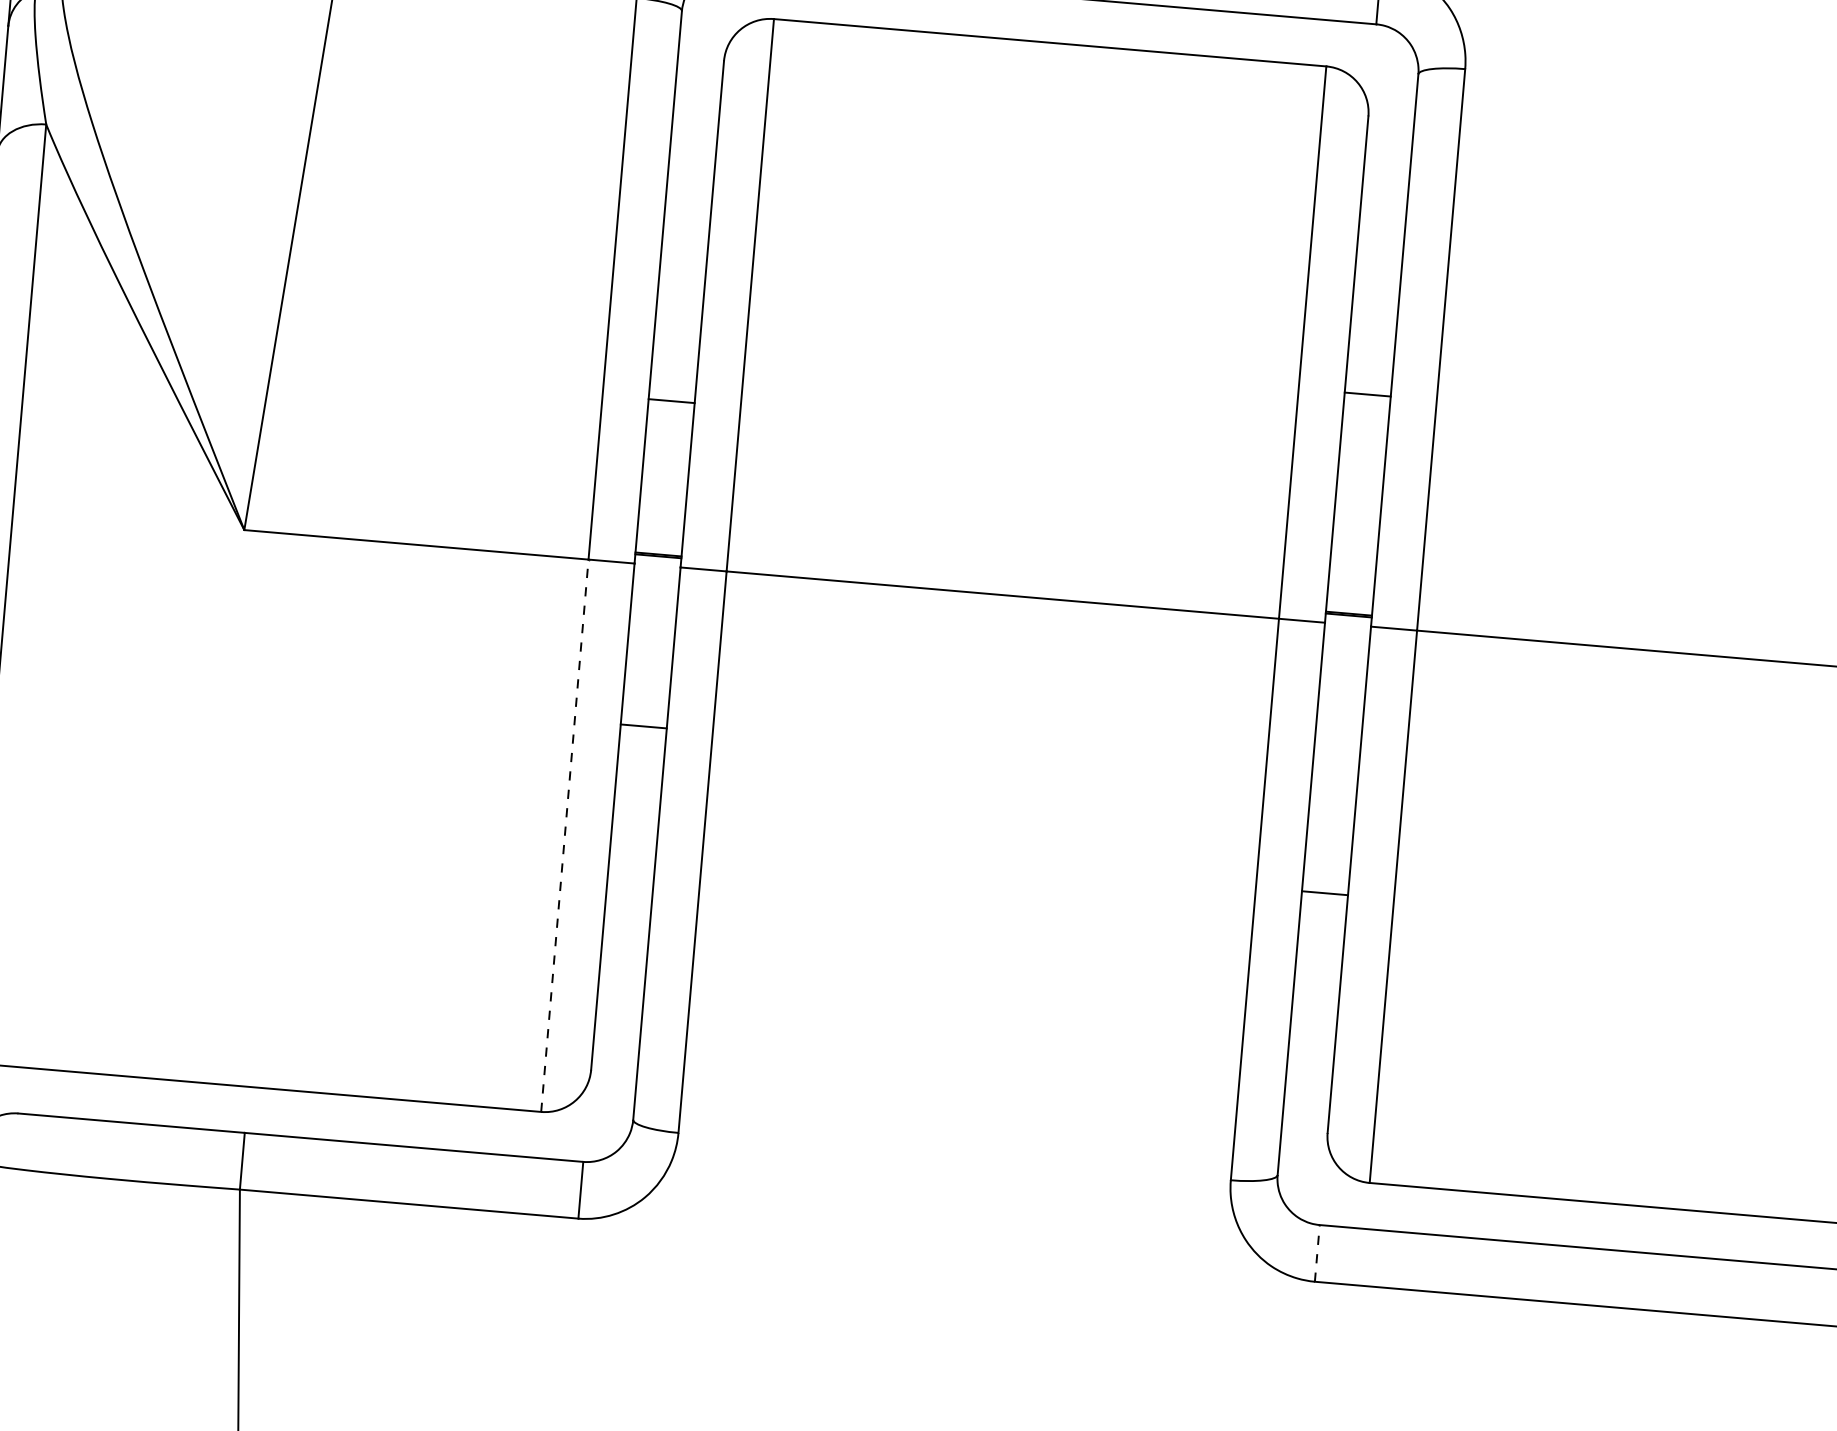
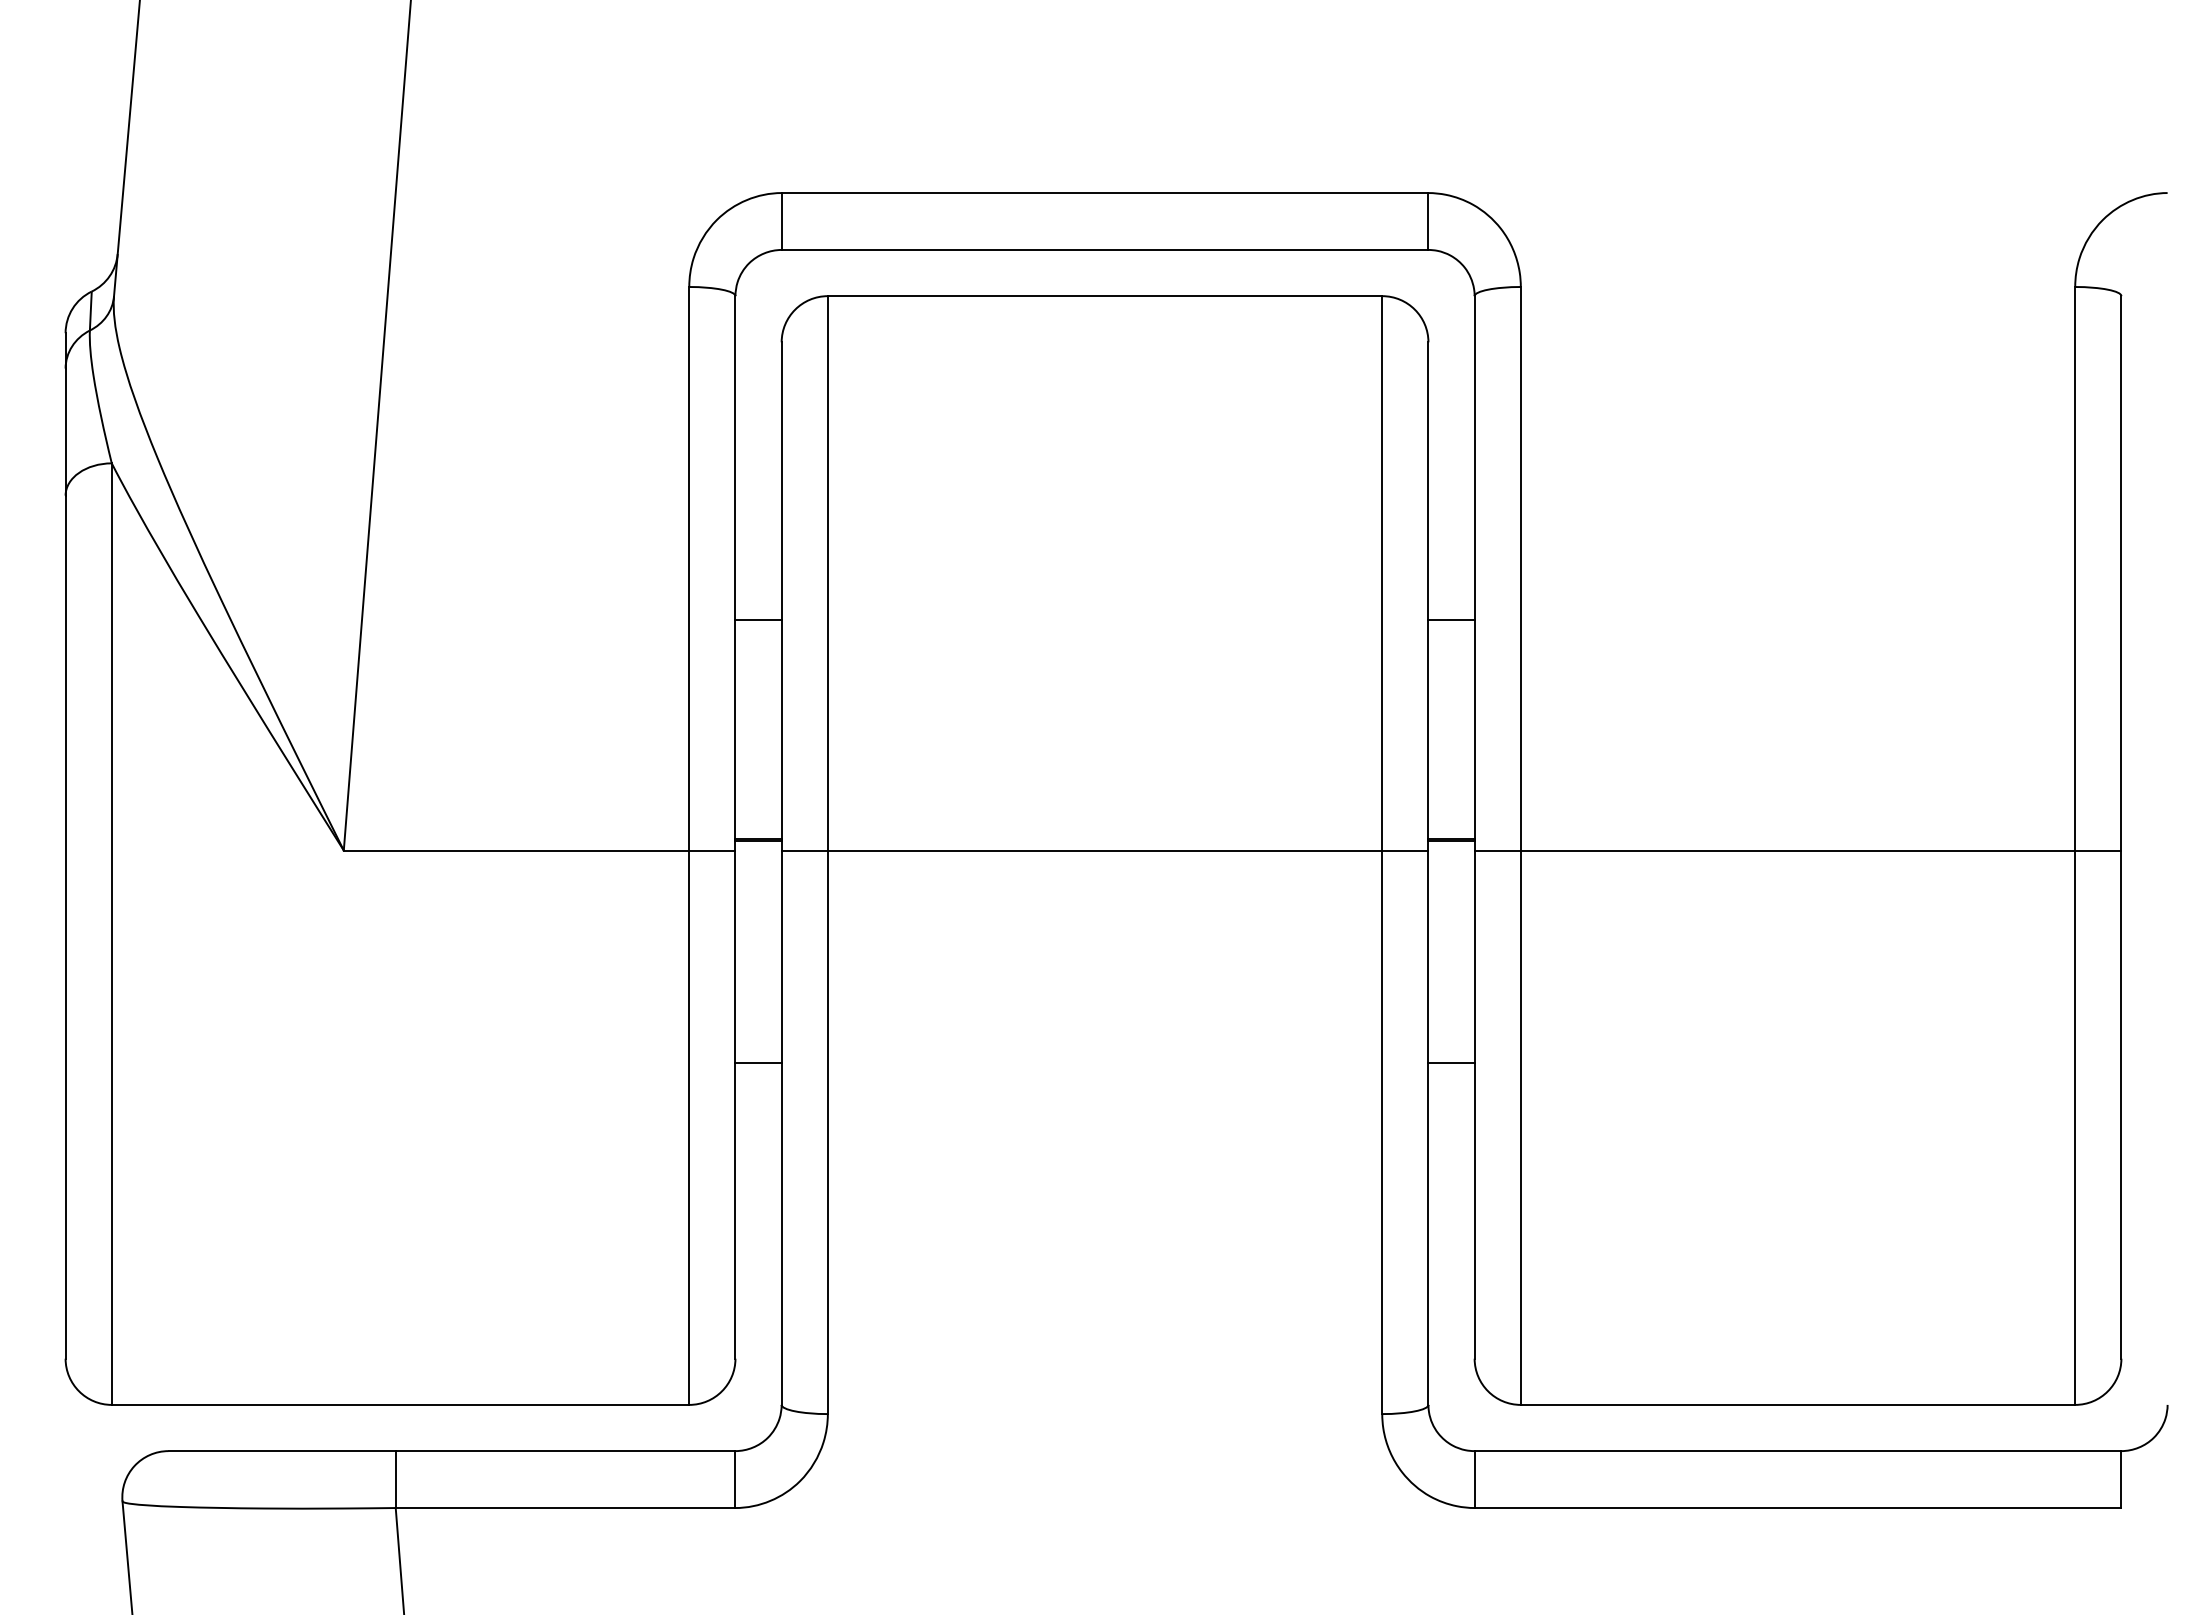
line: (671, 401) -> (758, 619), moved
line: (643, 726) -> (758, 1063), moved
line: (565, 835) -> (689, 1127), dashed -> solid
line: (1324, 893) -> (1451, 1063), moved
line: (1317, 1253) -> (1474, 1479), dashed -> solid

